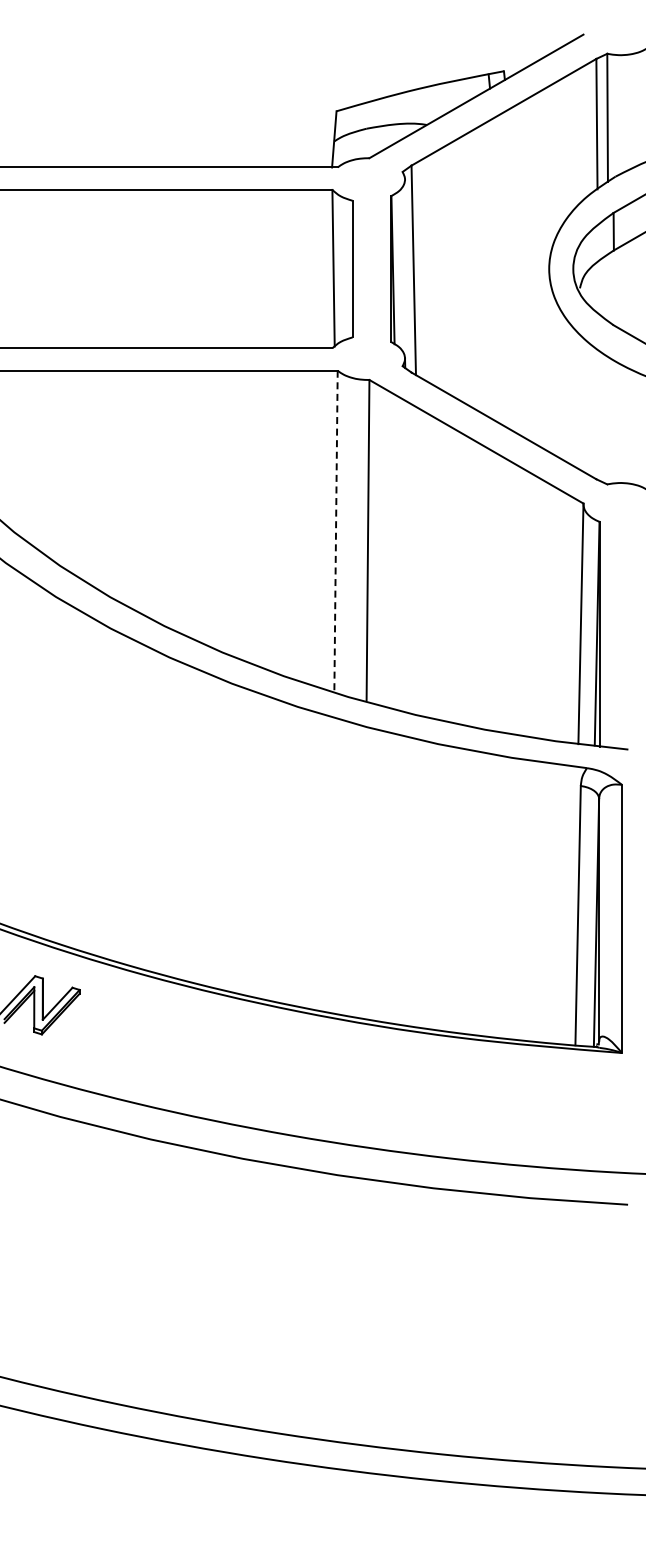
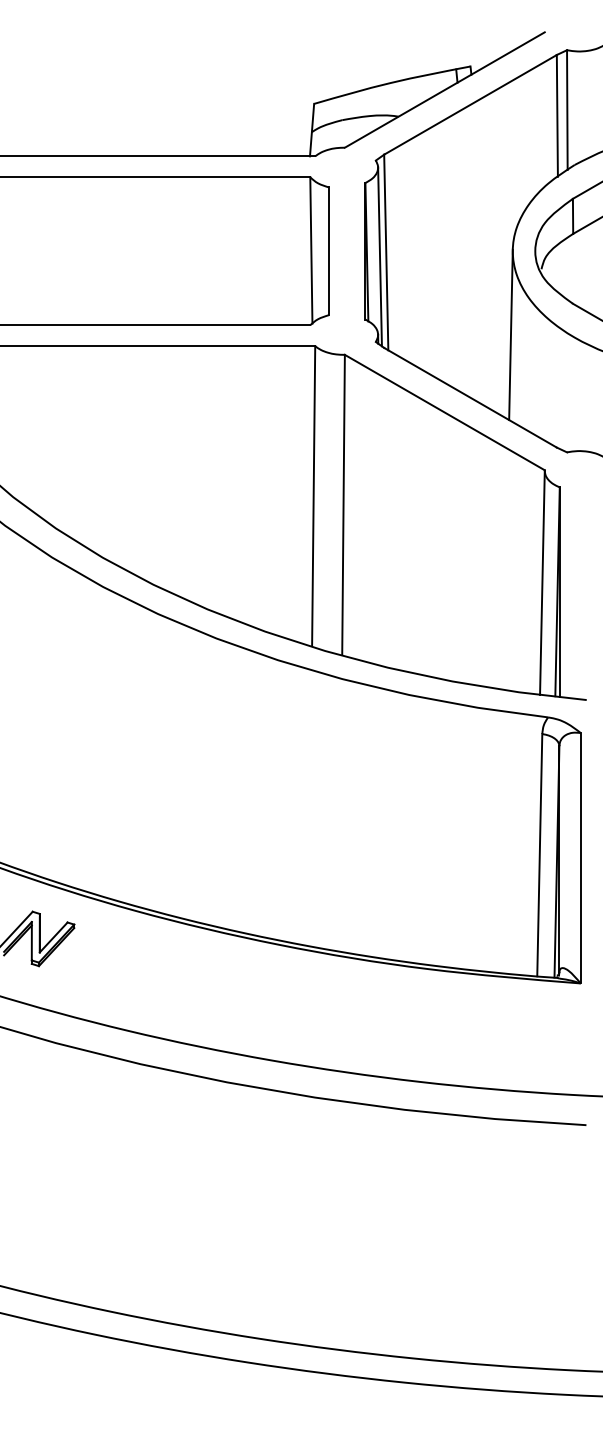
line: (407, 274) -> (380, 256), added
line: (547, 358) -> (511, 334), added
line: (336, 531) -> (314, 496), dashed -> solid

